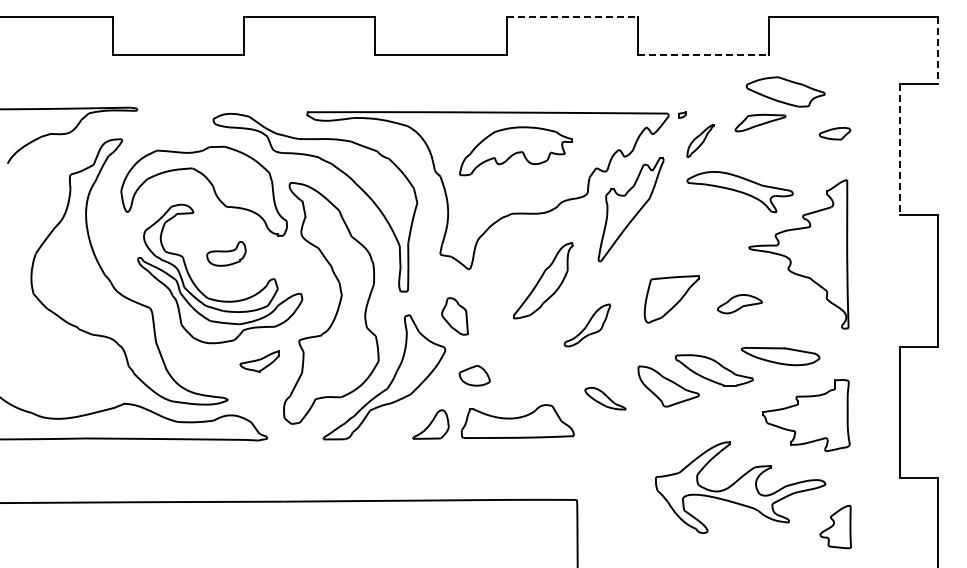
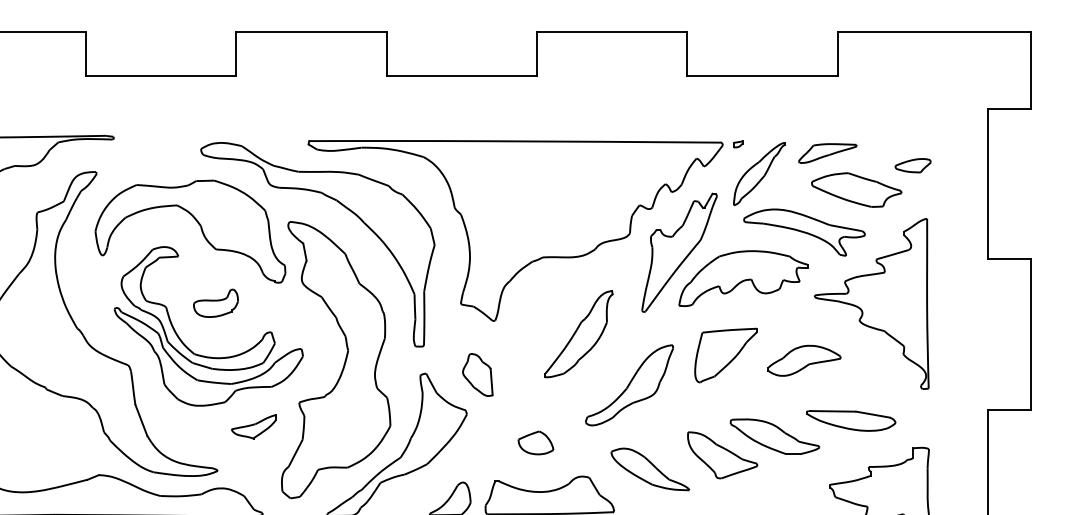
line: (572, 17) -> (612, 32), dashed -> solid
line: (937, 50) -> (1030, 70), dashed -> solid
line: (703, 55) -> (762, 76), dashed -> solid
part: (785, 91) -> (856, 189), moved
part: (700, 140) -> (759, 173), size x1.67
line: (900, 149) -> (988, 183), dashed -> solid
part: (515, 151) -> (743, 278), moved
part: (739, 304) -> (803, 361), size x1.43
part: (587, 325) -> (629, 385), size x1.67
part: (474, 375) -> (535, 442), moved
part: (605, 398) -> (650, 469), size x1.67

